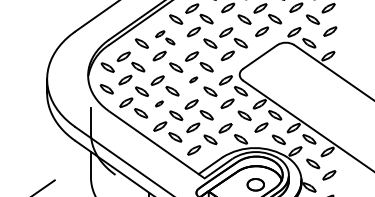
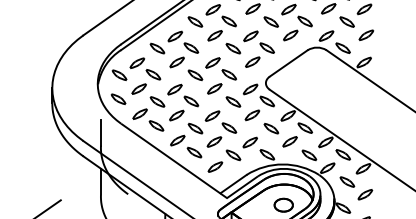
part: (165, 37) -> (183, 41), size x1.43
part: (193, 79) -> (214, 88), size x1.67
part: (159, 103) -> (176, 115), size x1.67

